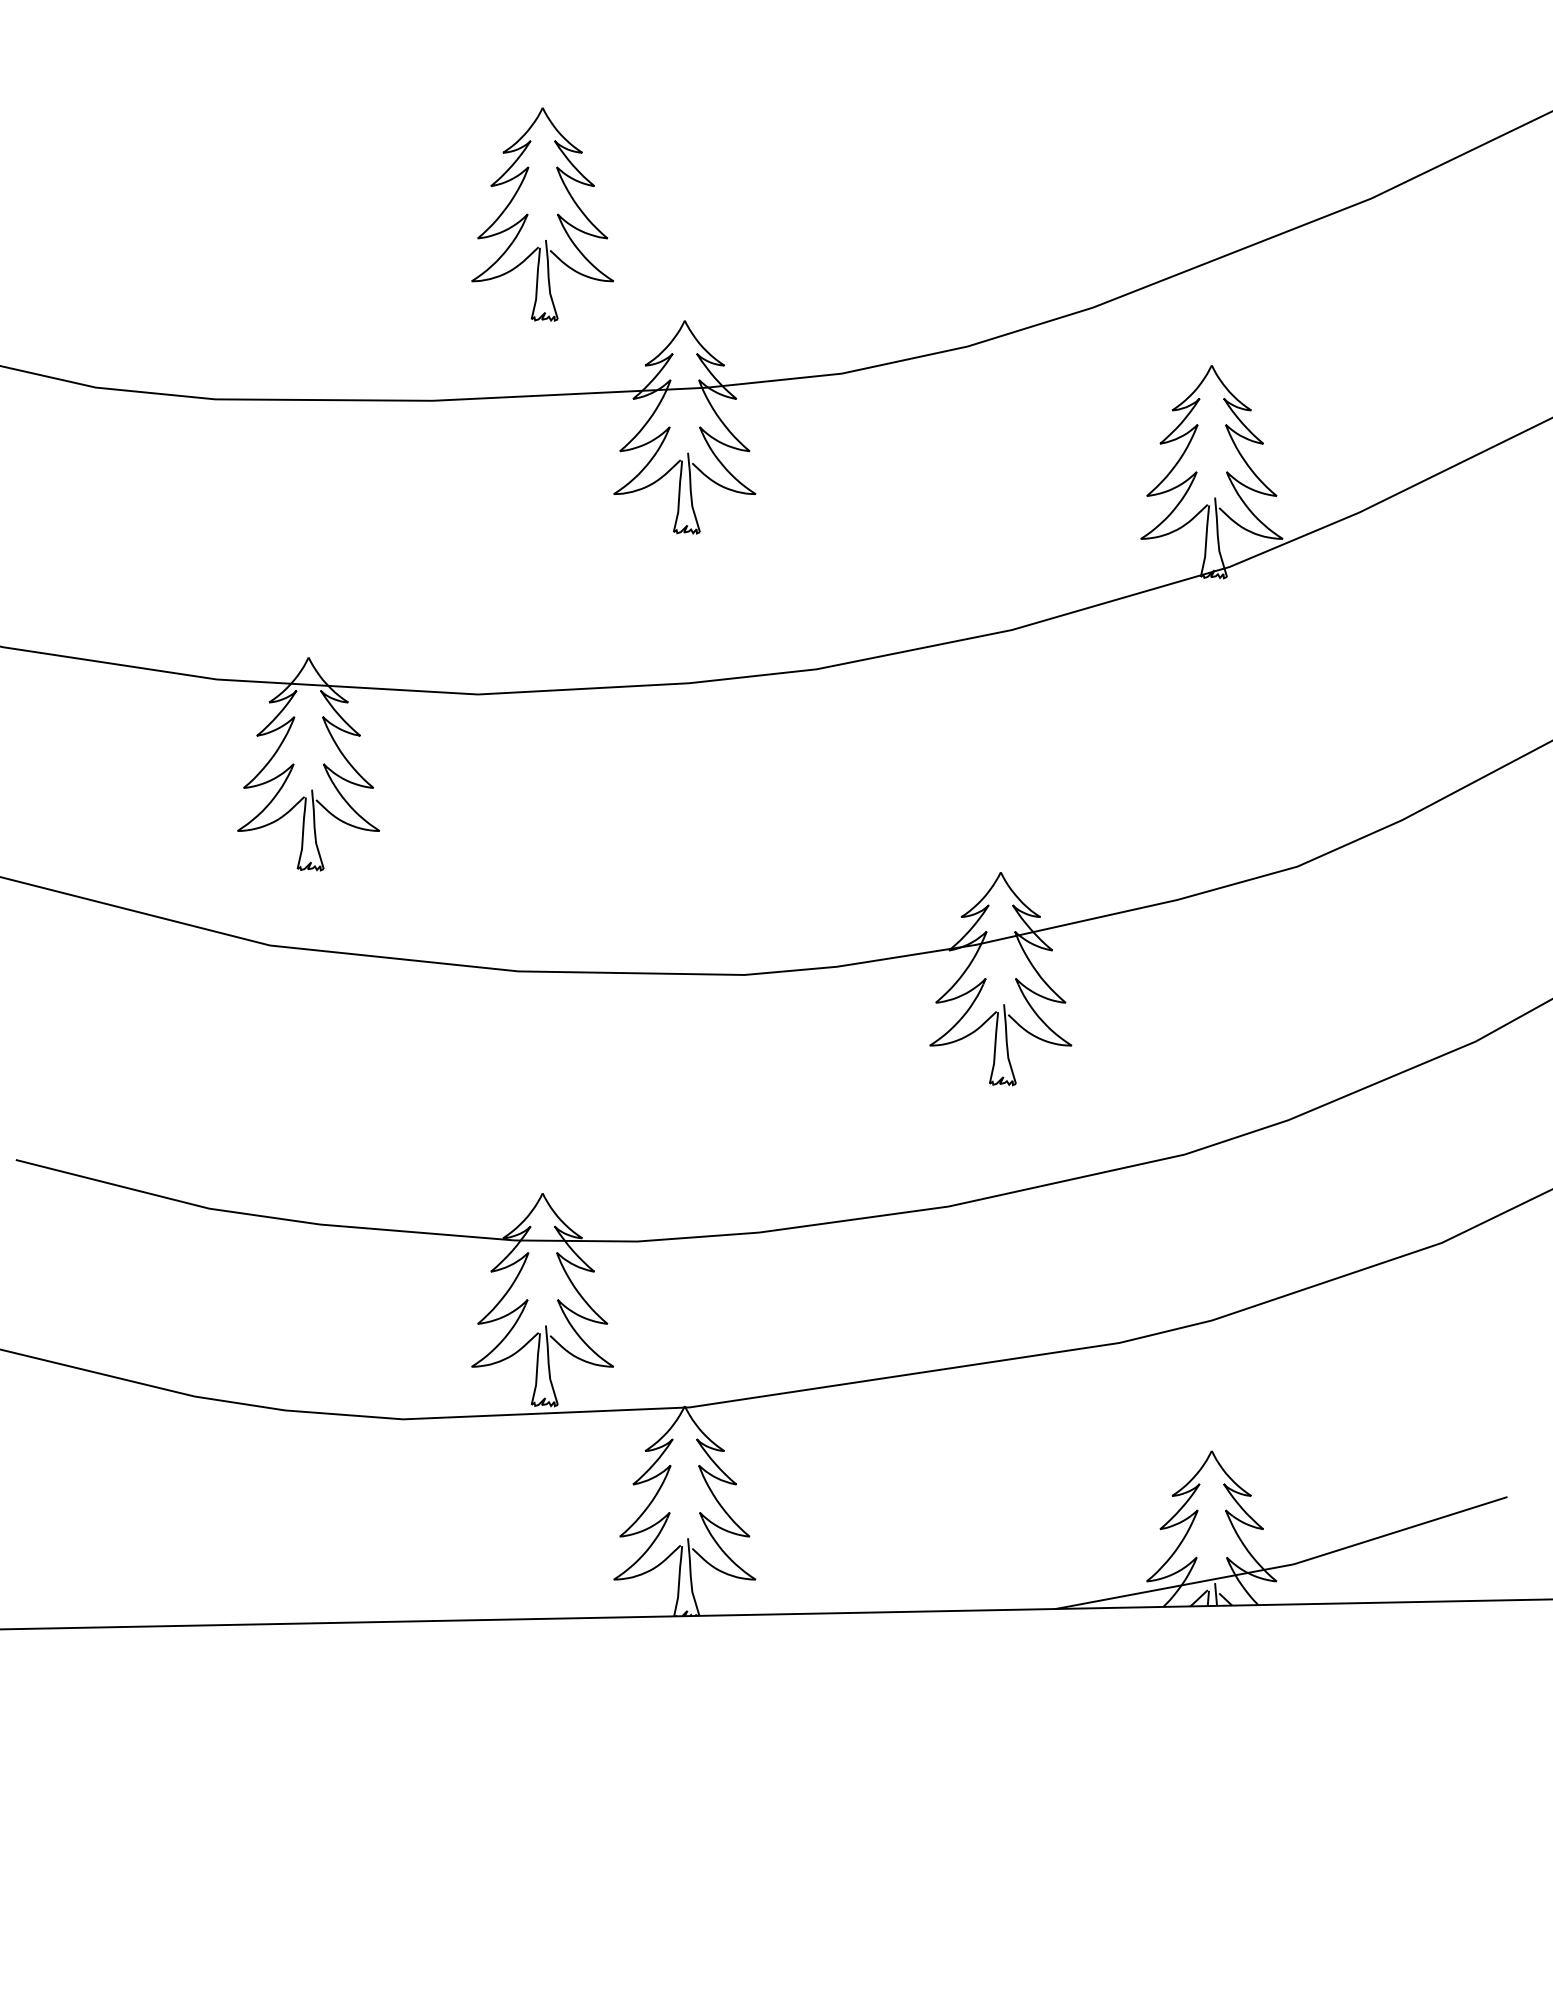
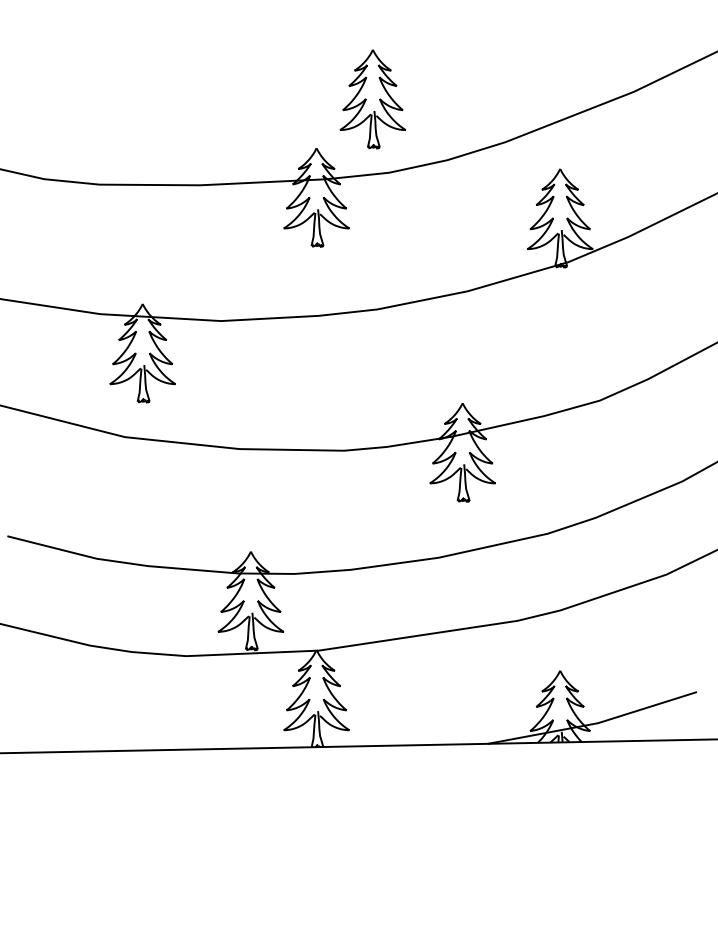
part: (541, 215) -> (372, 99), moved

